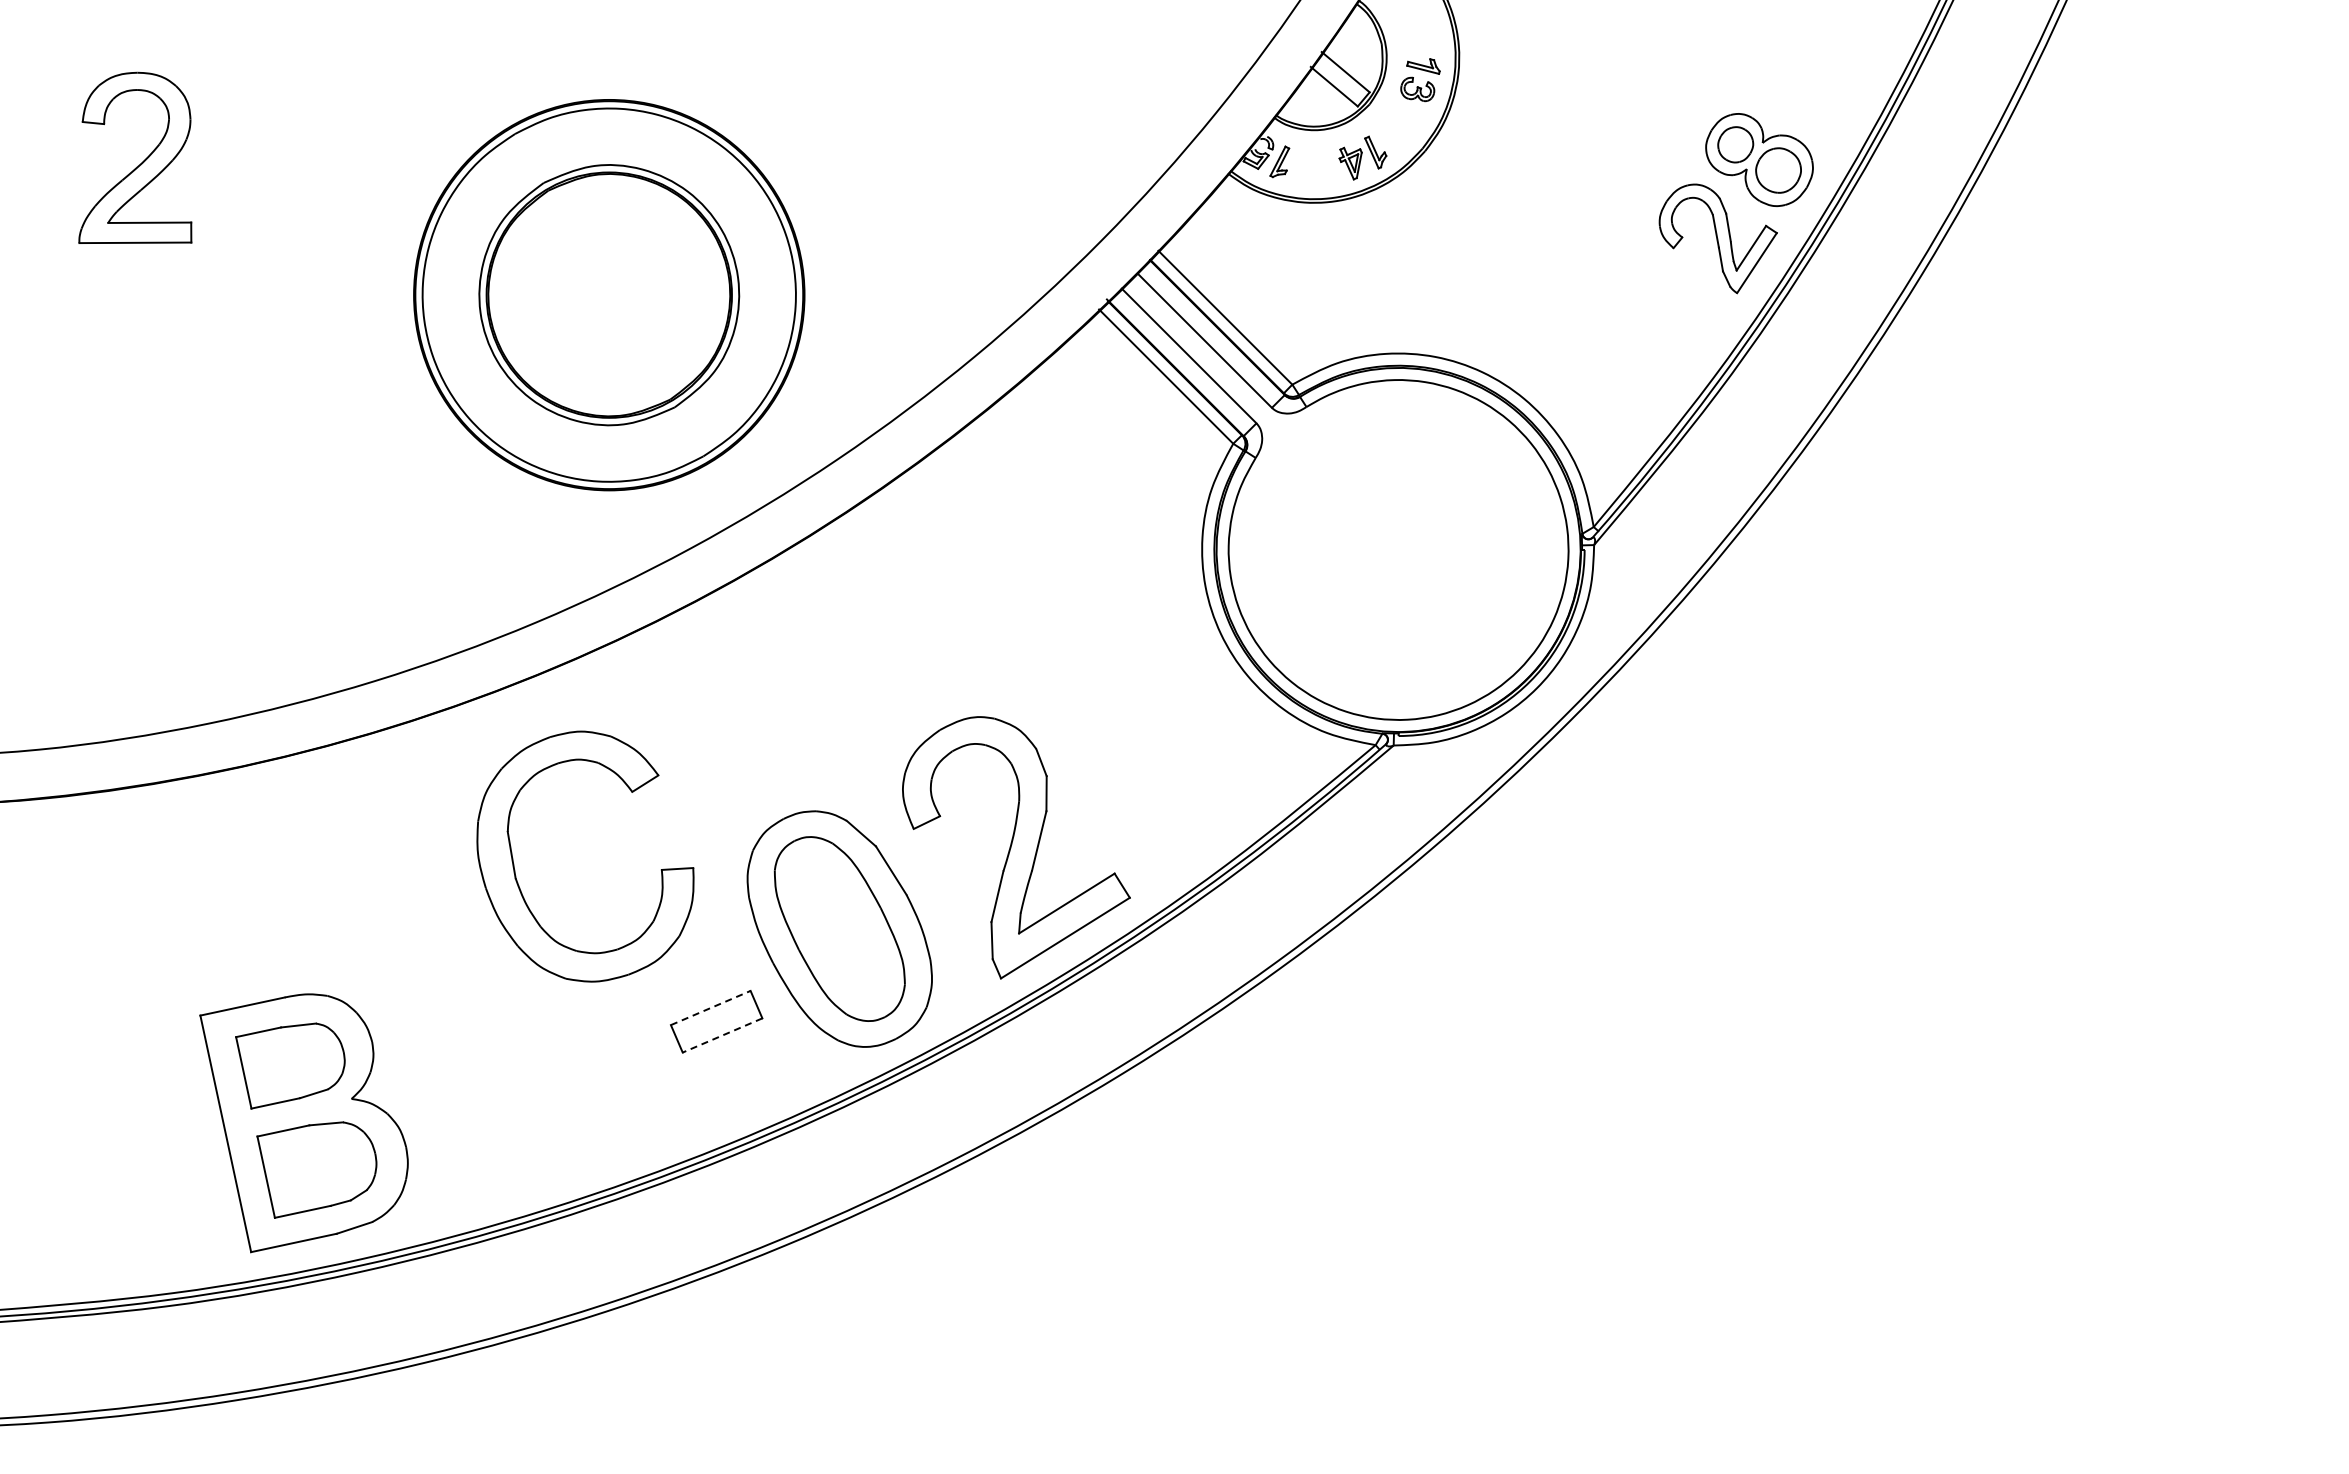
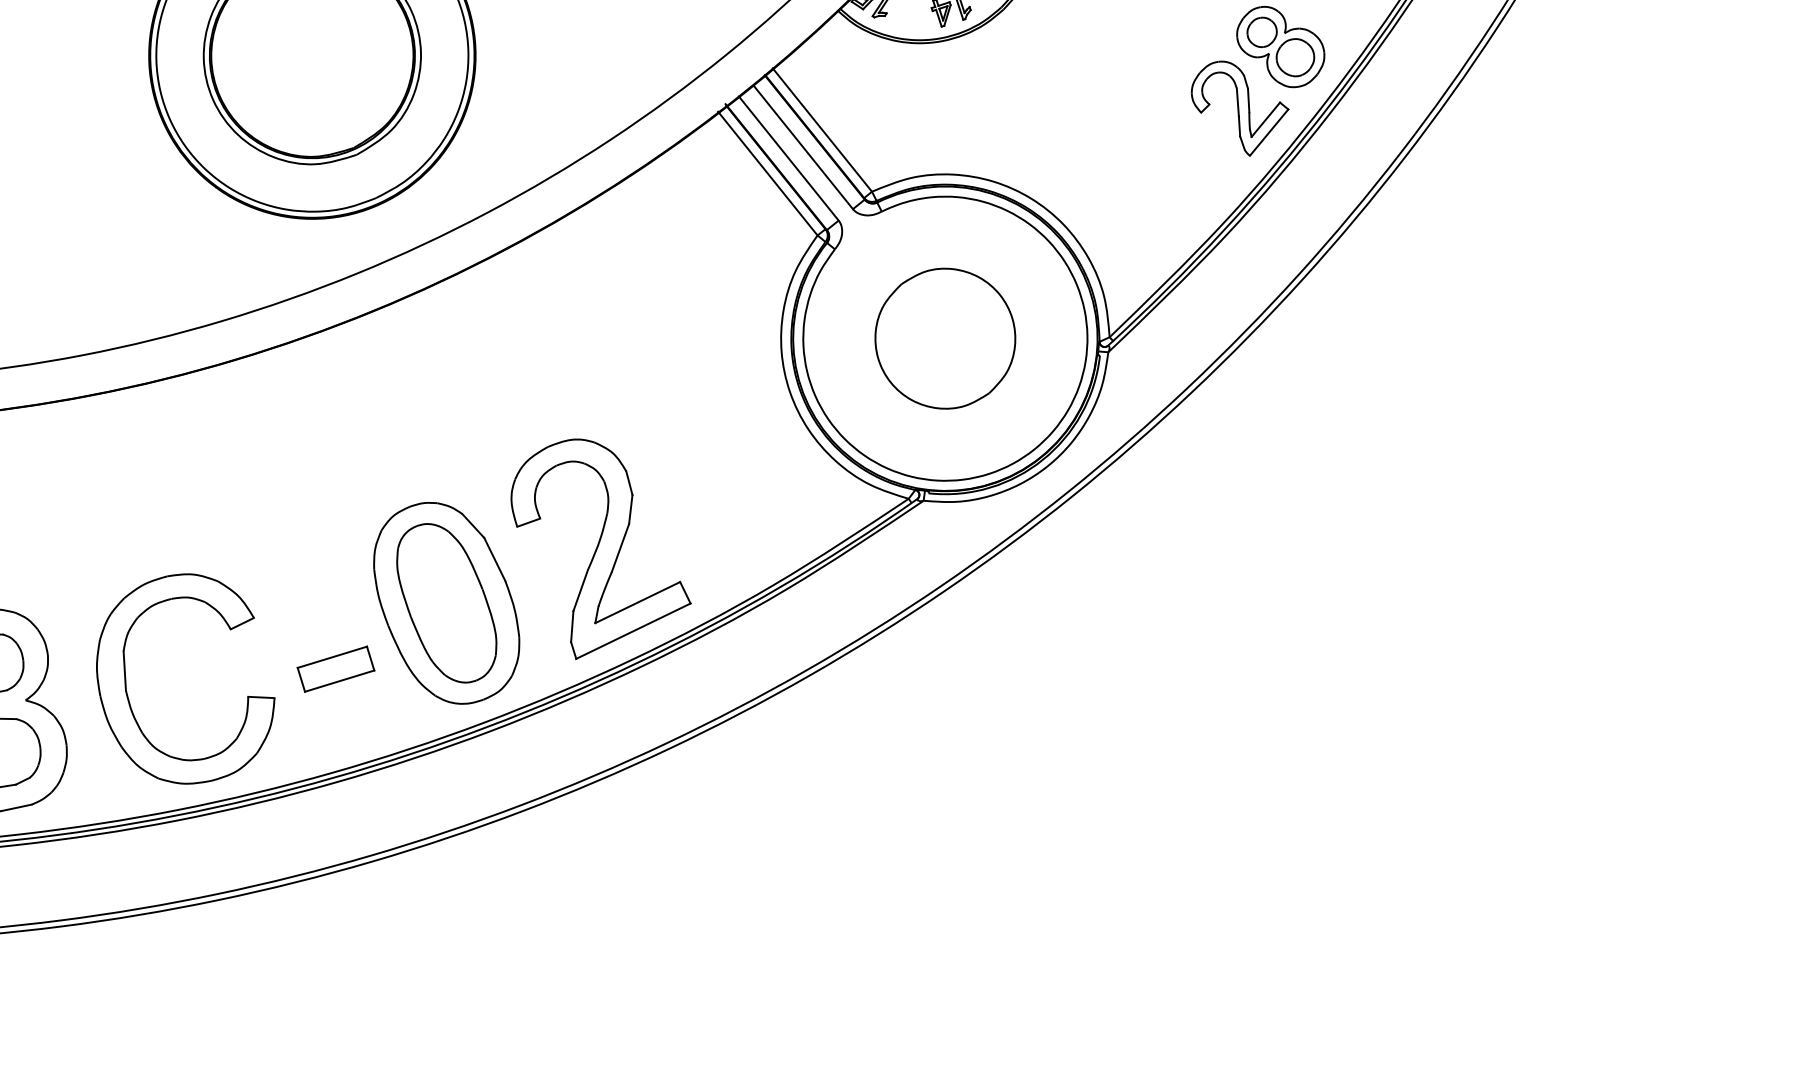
part: (1398, 549) -> (945, 338), added
part: (515, 870) -> (126, 684), moved
line: (711, 1007) -> (333, 656), dashed -> solid
line: (722, 1035) -> (339, 681), dashed -> solid

